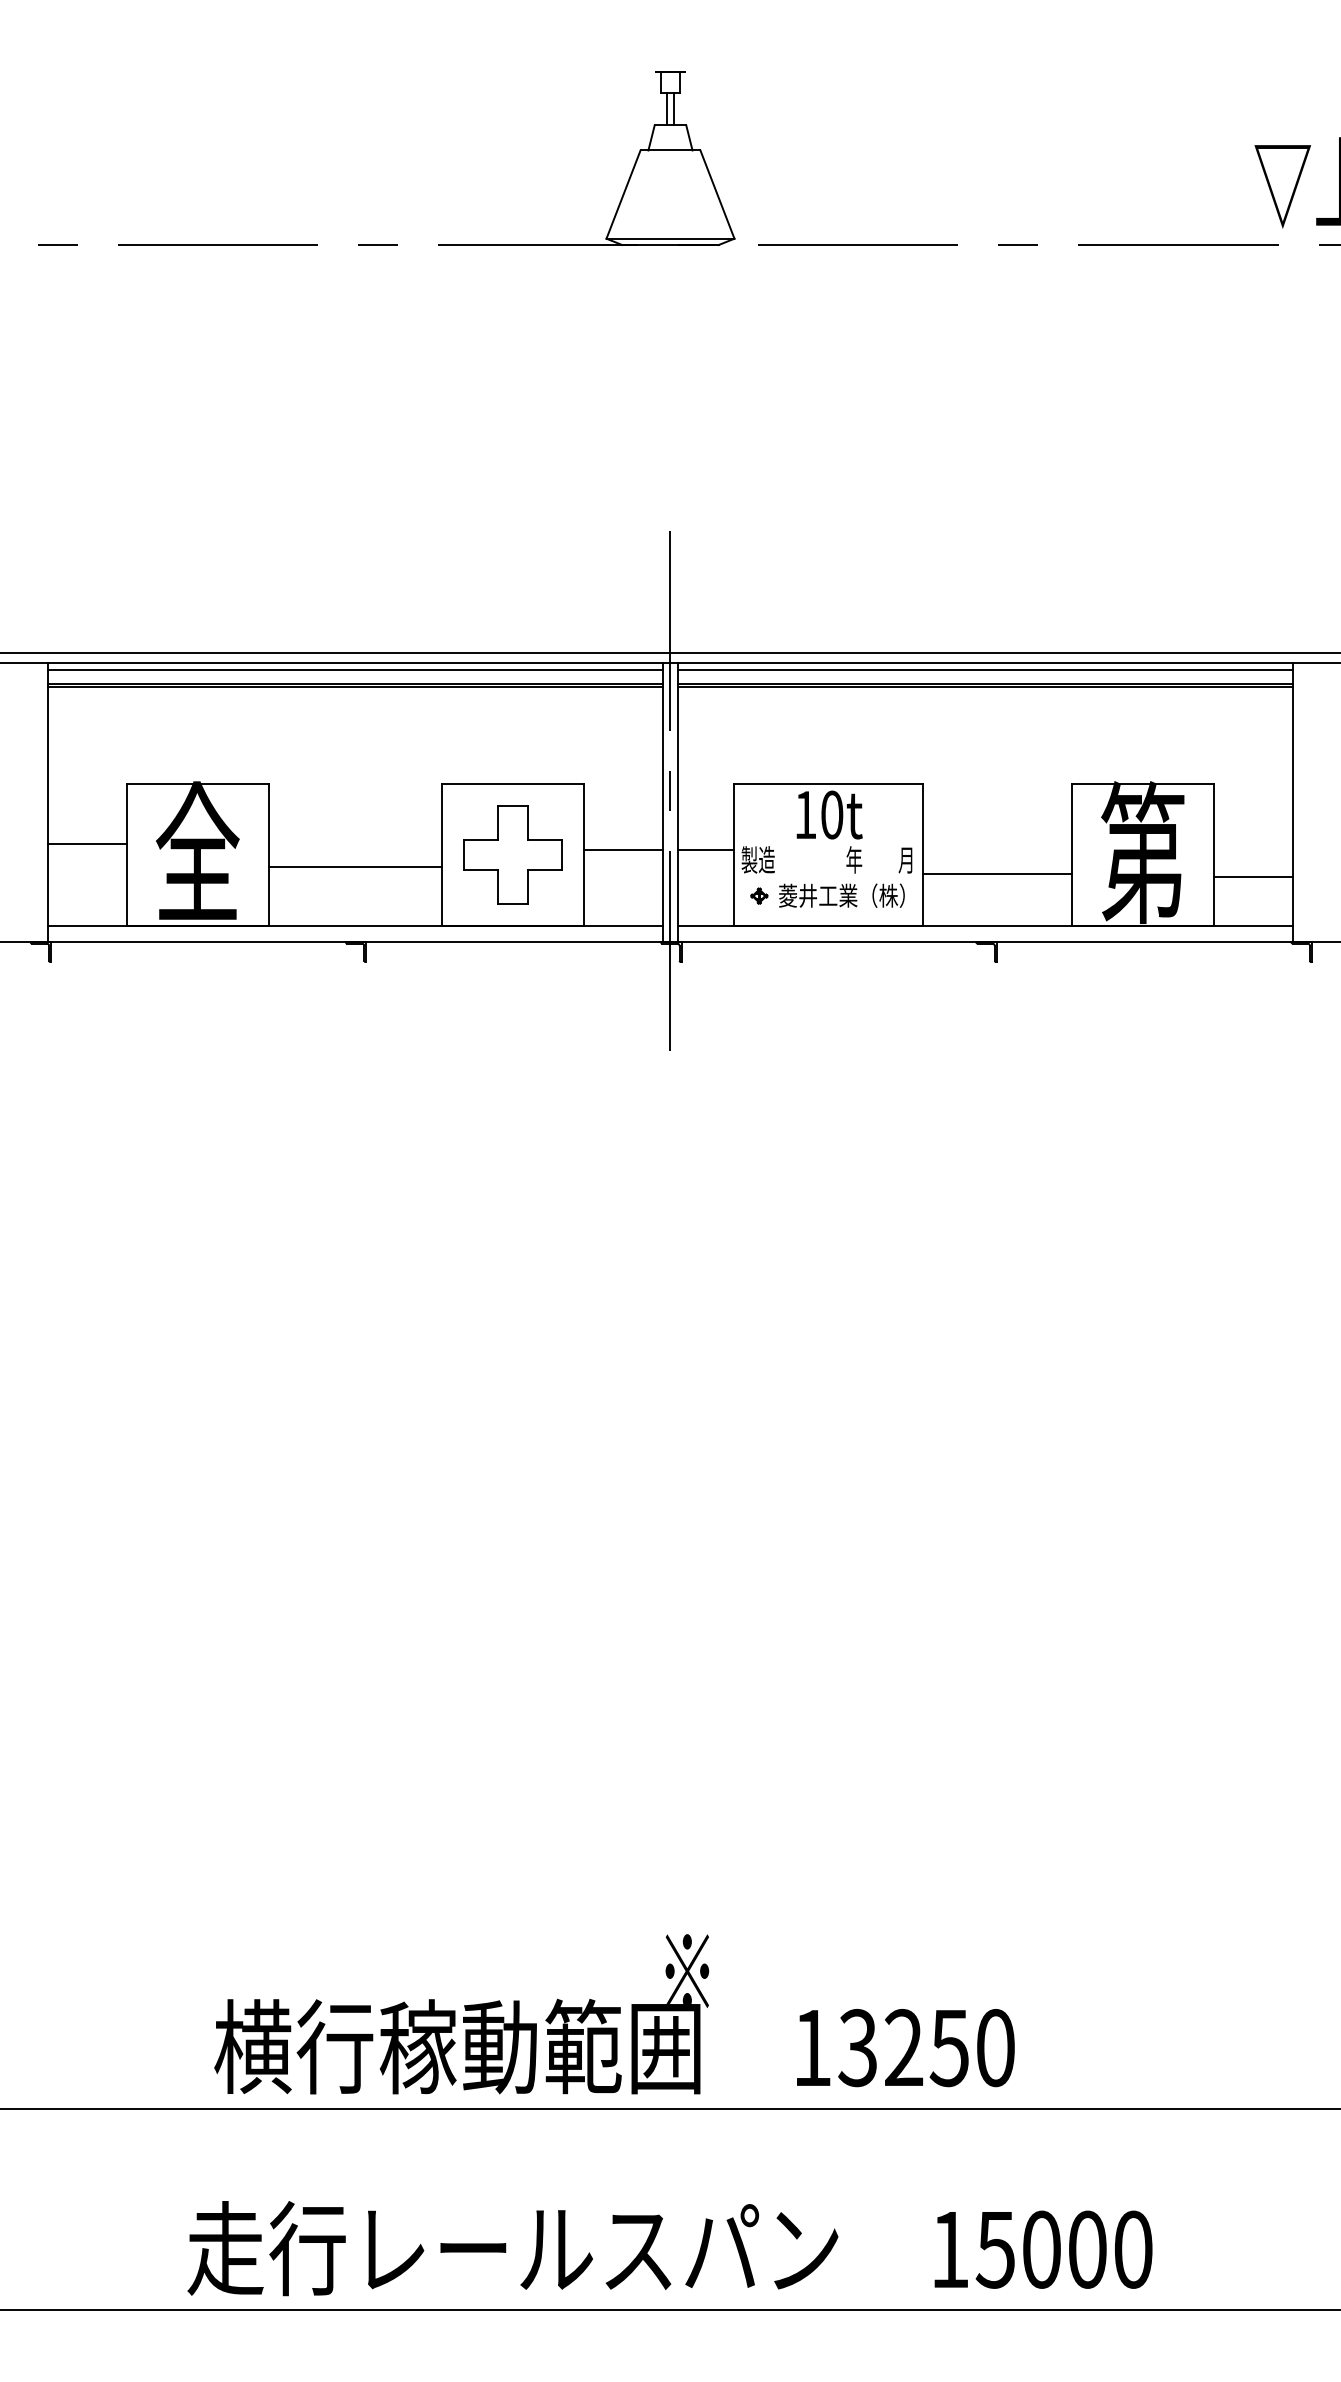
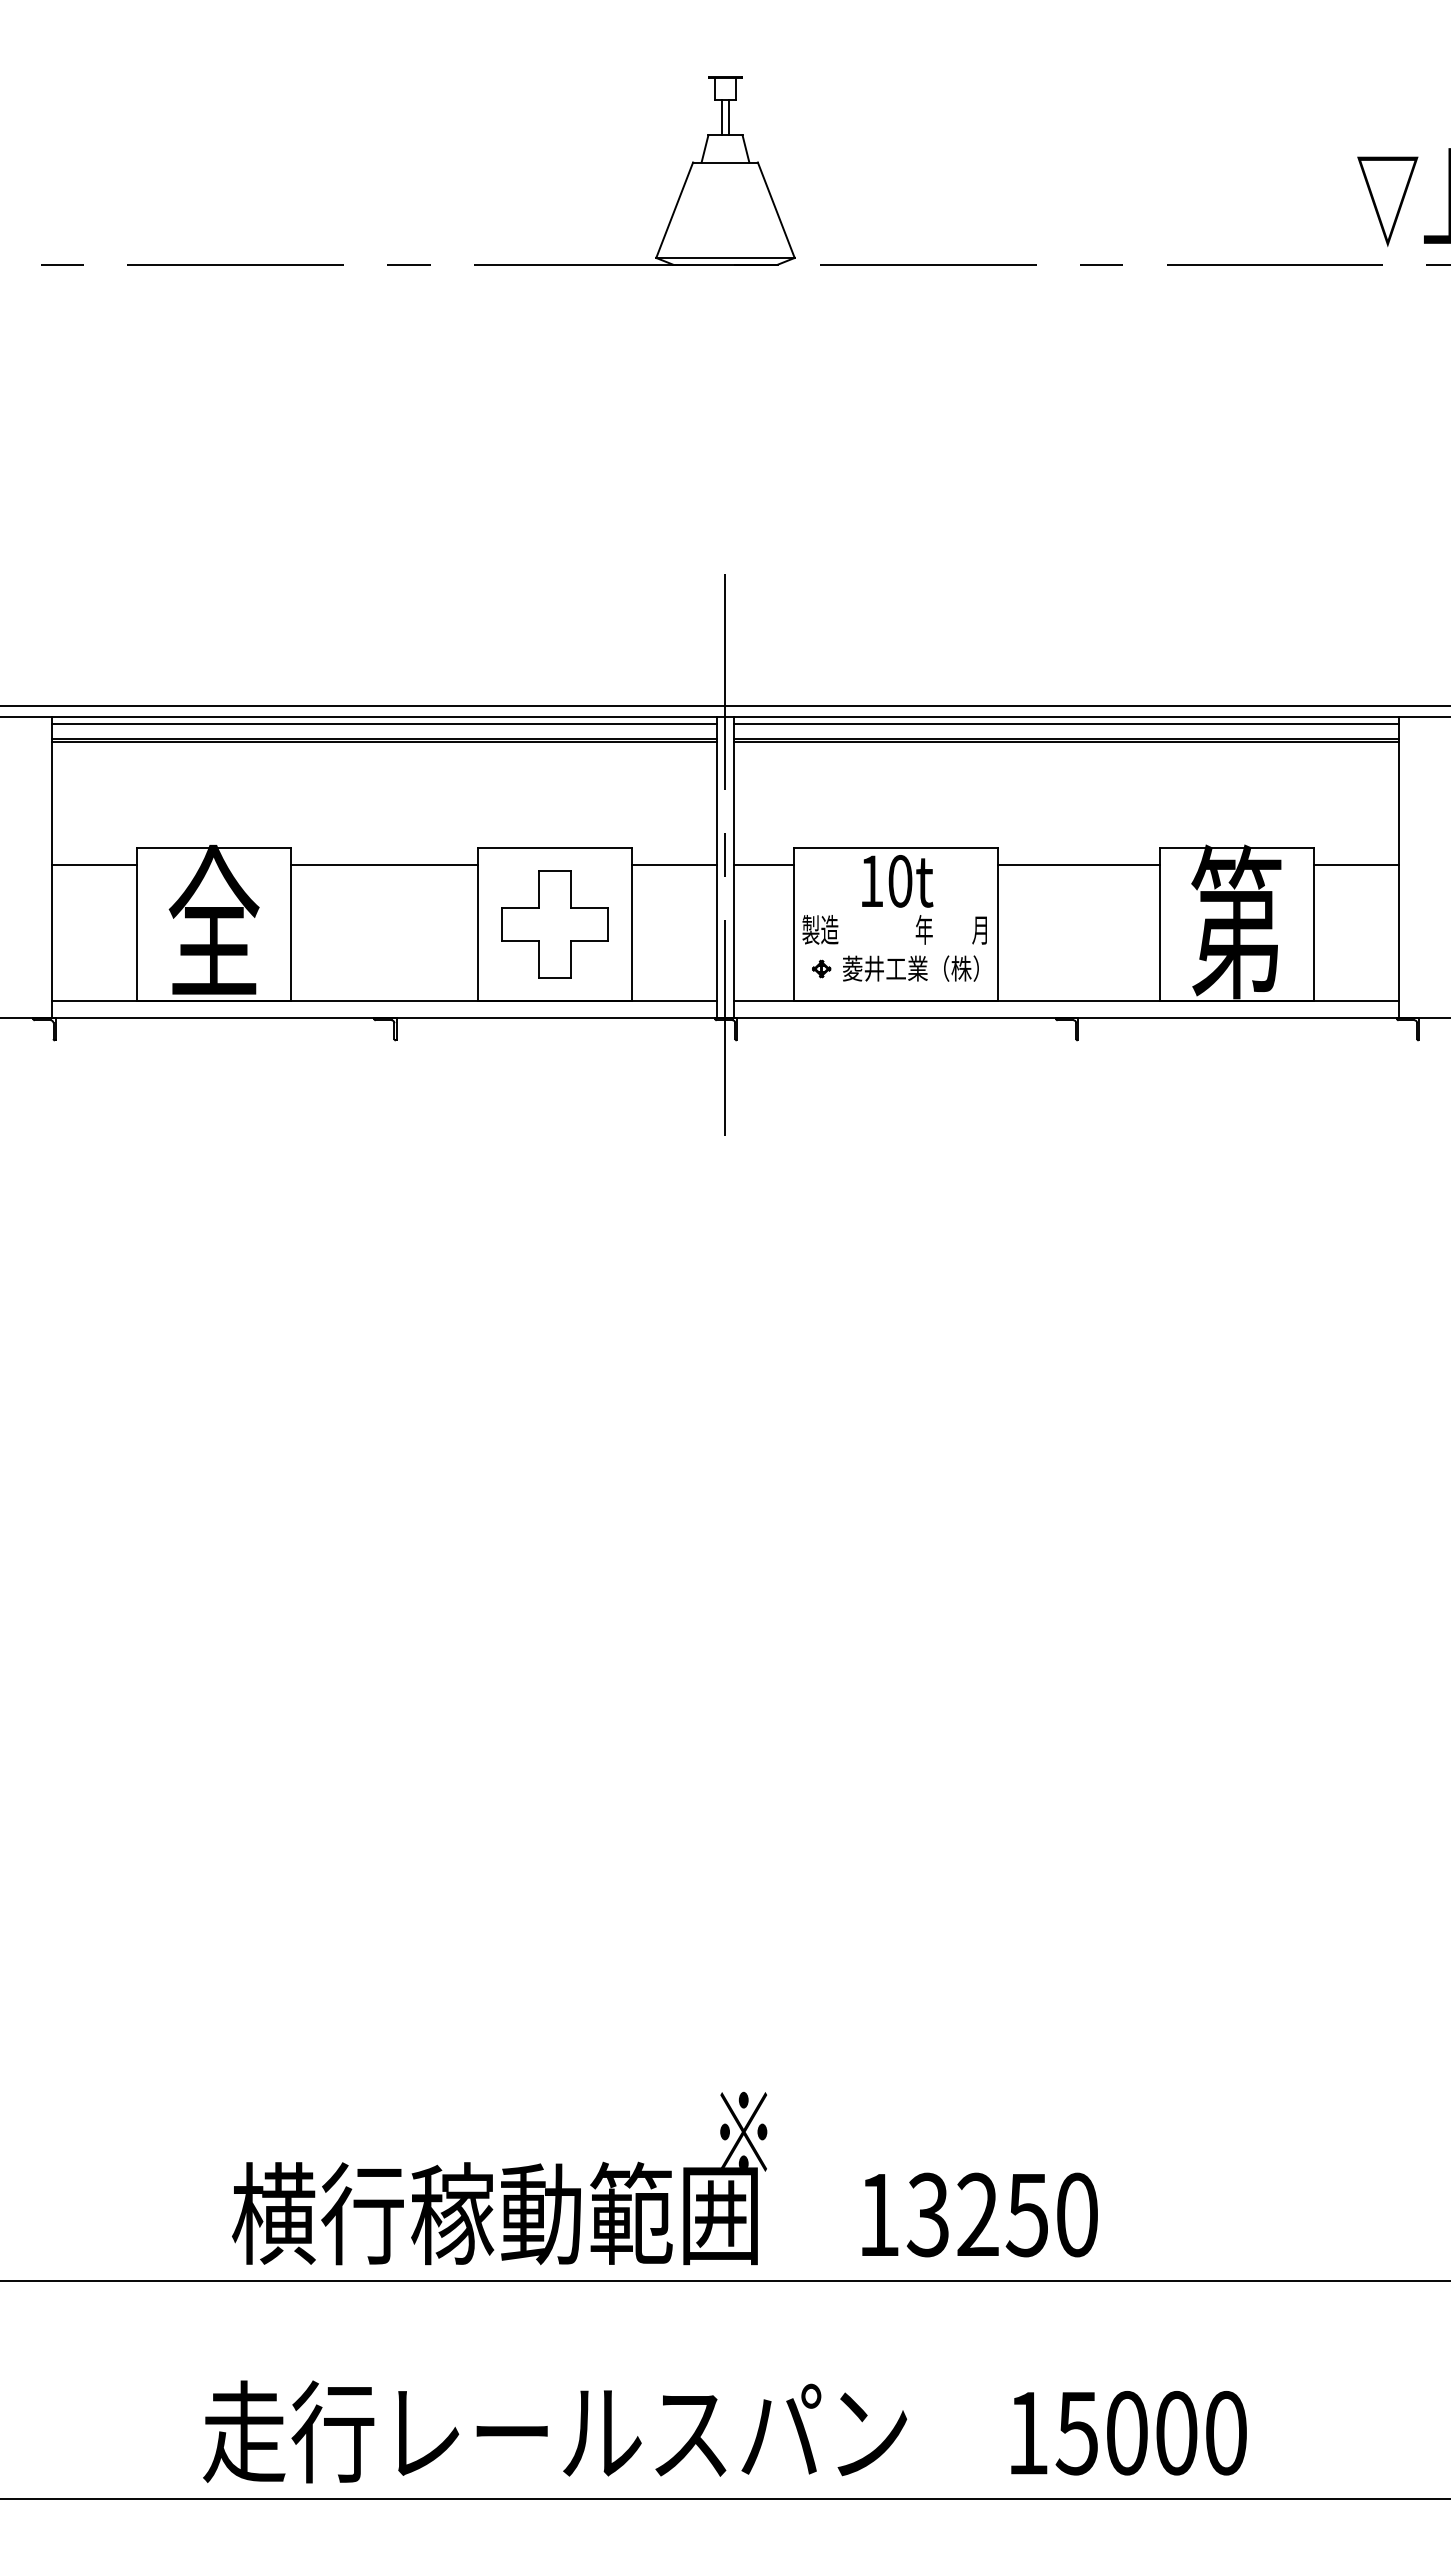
line: (87, 843) -> (94, 864), moved
line: (622, 849) -> (673, 864), moved
line: (705, 849) -> (763, 864), moved
line: (355, 866) -> (384, 864), moved
line: (997, 873) -> (1079, 864), moved
line: (1252, 876) -> (1355, 864), moved

